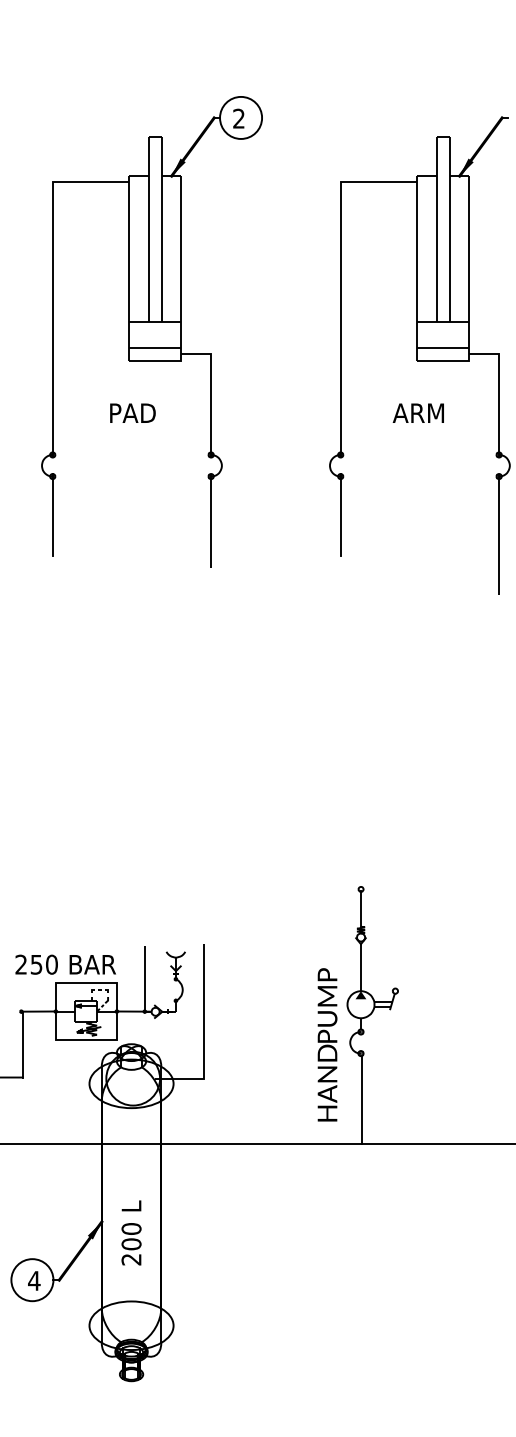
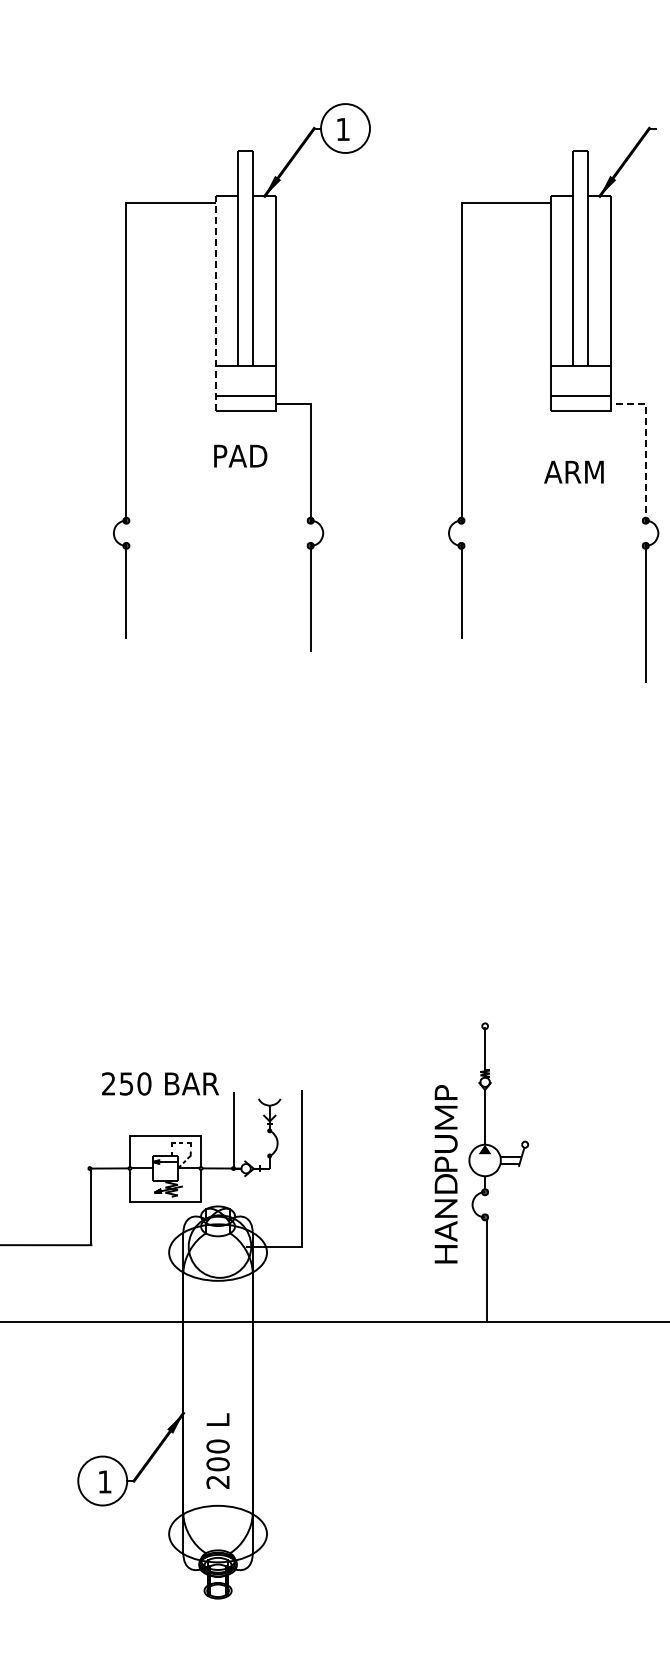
text: (238, 117) -> (342, 128), 2 -> 1
line: (129, 268) -> (215, 303), solid -> dashed
line: (498, 390) -> (645, 445), solid -> dashed
text: (132, 412) -> (240, 455), moved
text: (418, 412) -> (573, 471), moved
text: (65, 964) -> (160, 1083), moved
text: (326, 1045) -> (445, 1174), moved
text: (131, 1232) -> (217, 1450), moved
text: (33, 1280) -> (104, 1481), 4 -> 1

